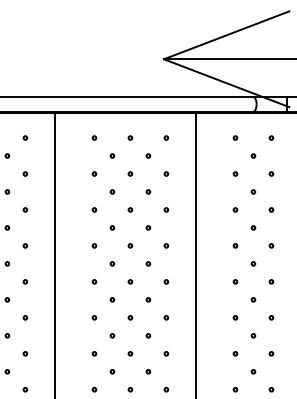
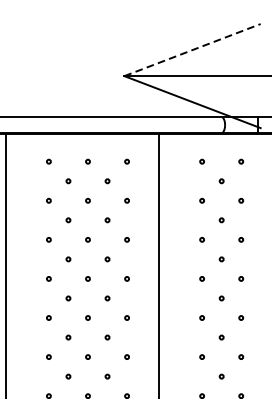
line: (227, 35) -> (193, 50), solid -> dashed

